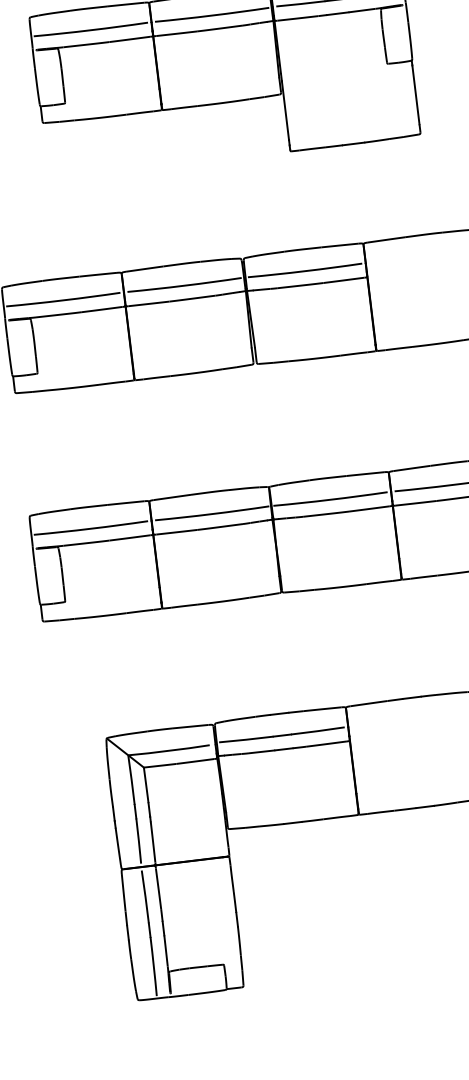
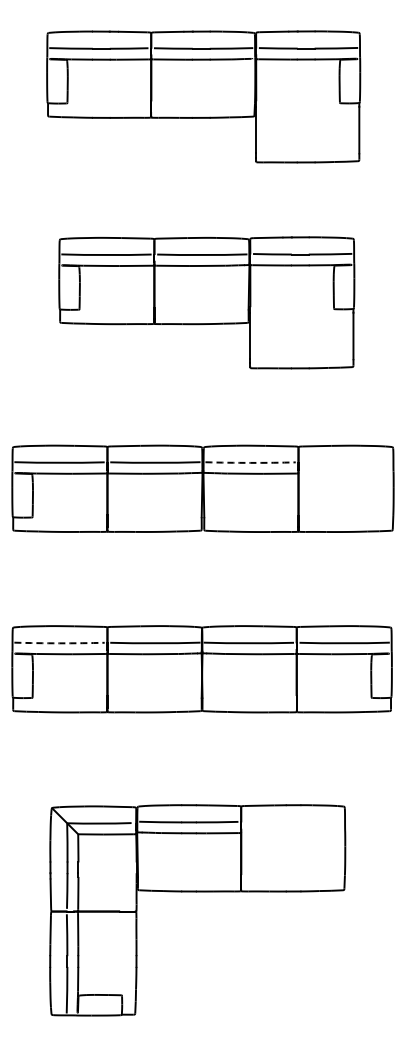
arc: (304, 270) -> (250, 462), solid -> dashed
arc: (91, 529) -> (59, 643), solid -> dashed

